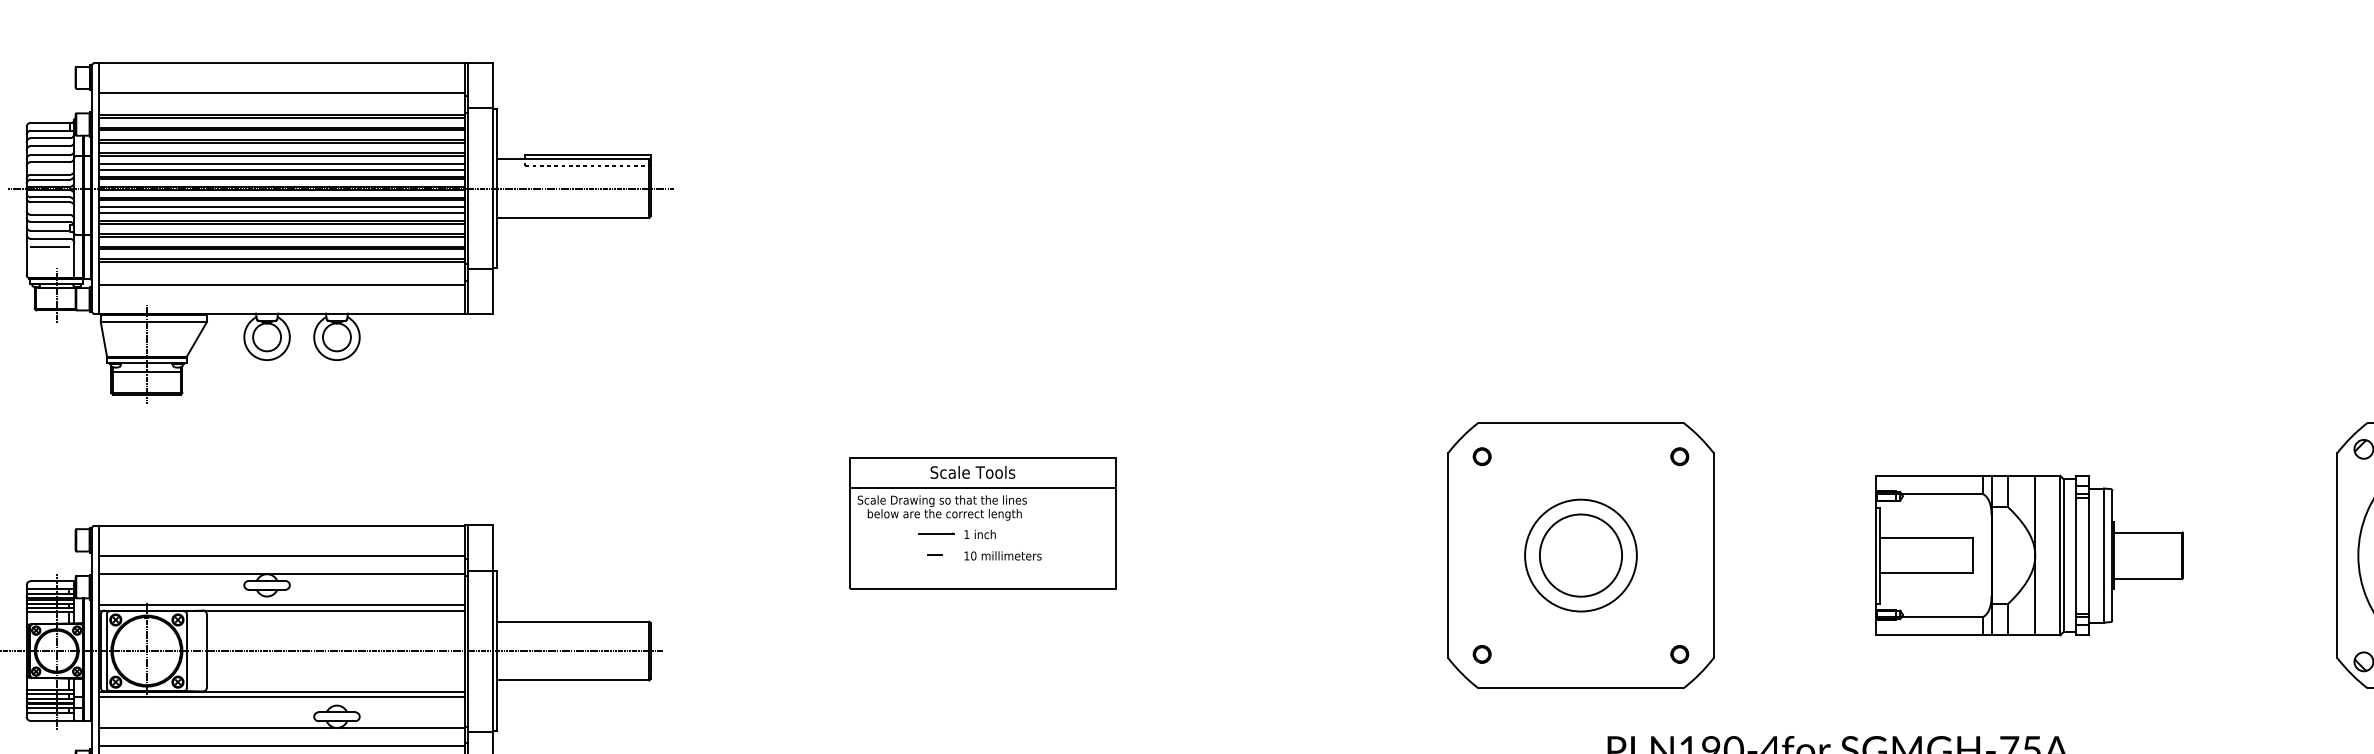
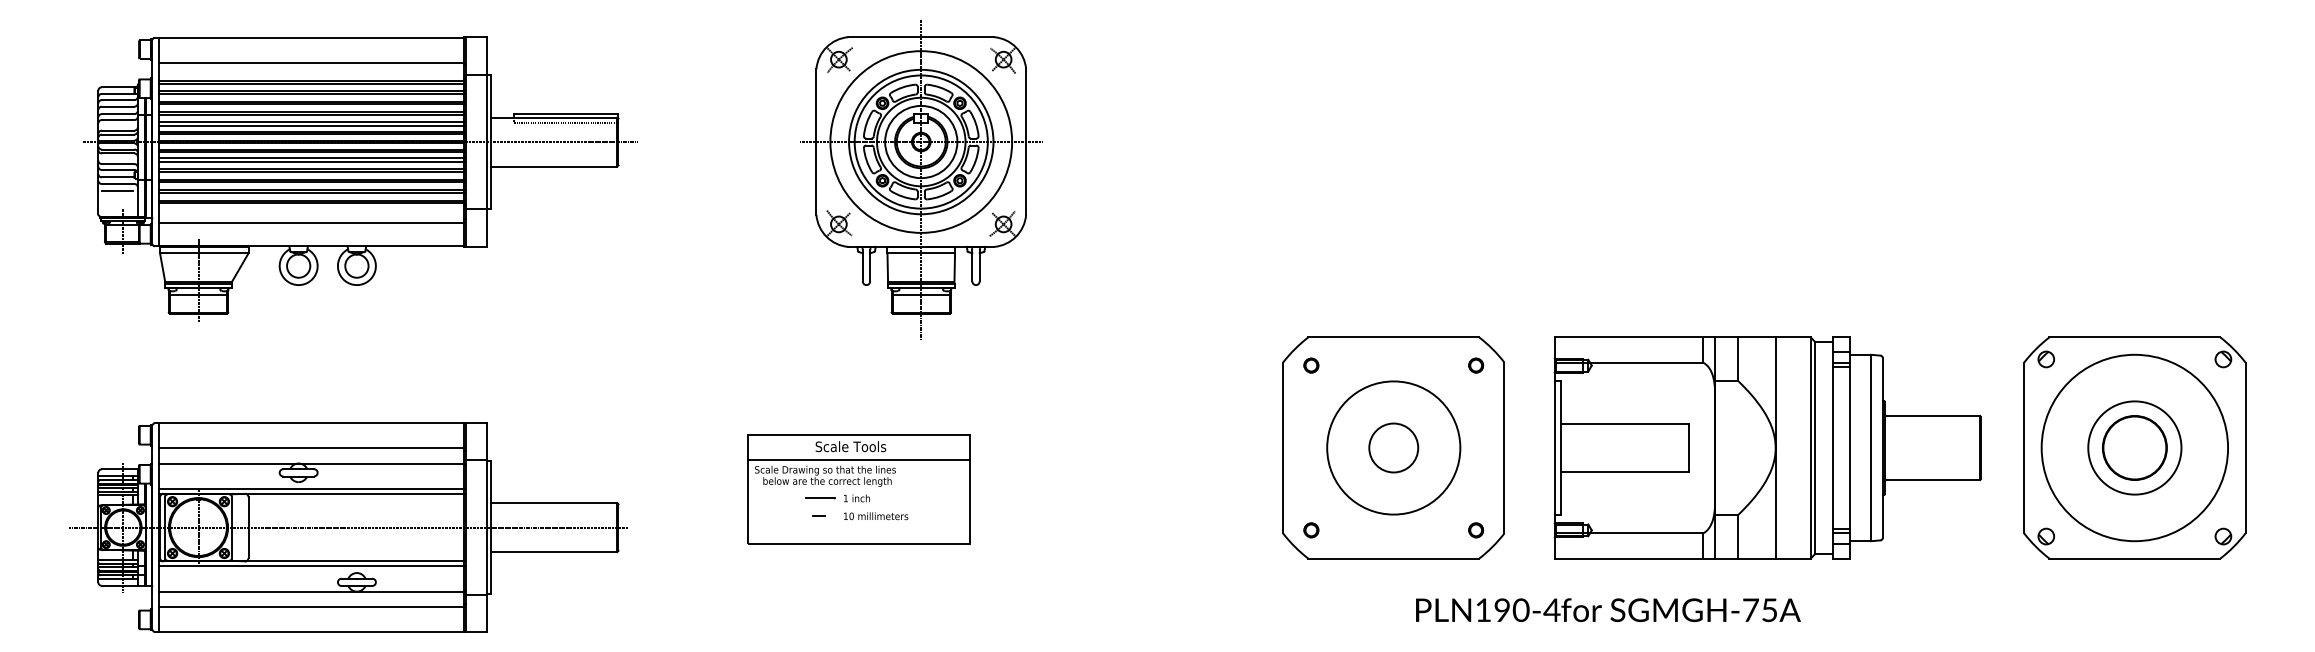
part: (1014, 233) -> (921, 179), added
part: (981, 523) -> (858, 489), moved
circle: (1580, 554) -> (1393, 447), size x0.71
circle: (1580, 554) -> (1393, 447), size x1.43
part: (2029, 554) -> (1767, 447), size x1.67

